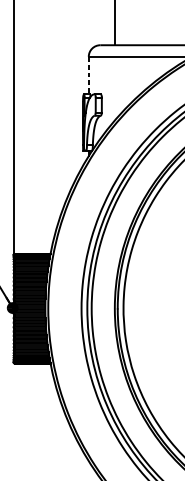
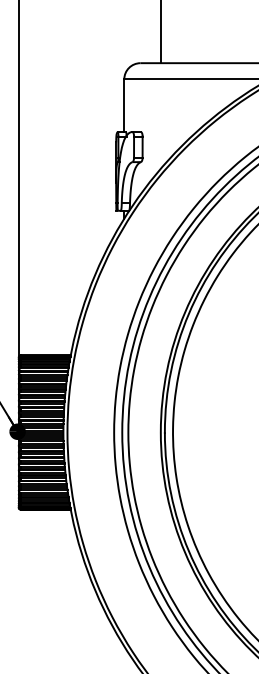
line: (88, 76) -> (124, 106), dashed -> solid

